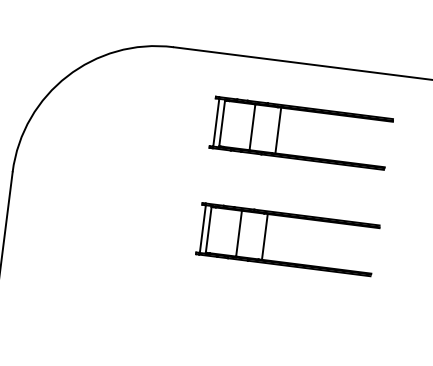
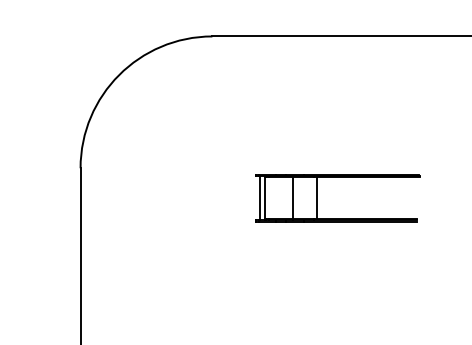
part: (279, 131) -> (317, 100), removed

